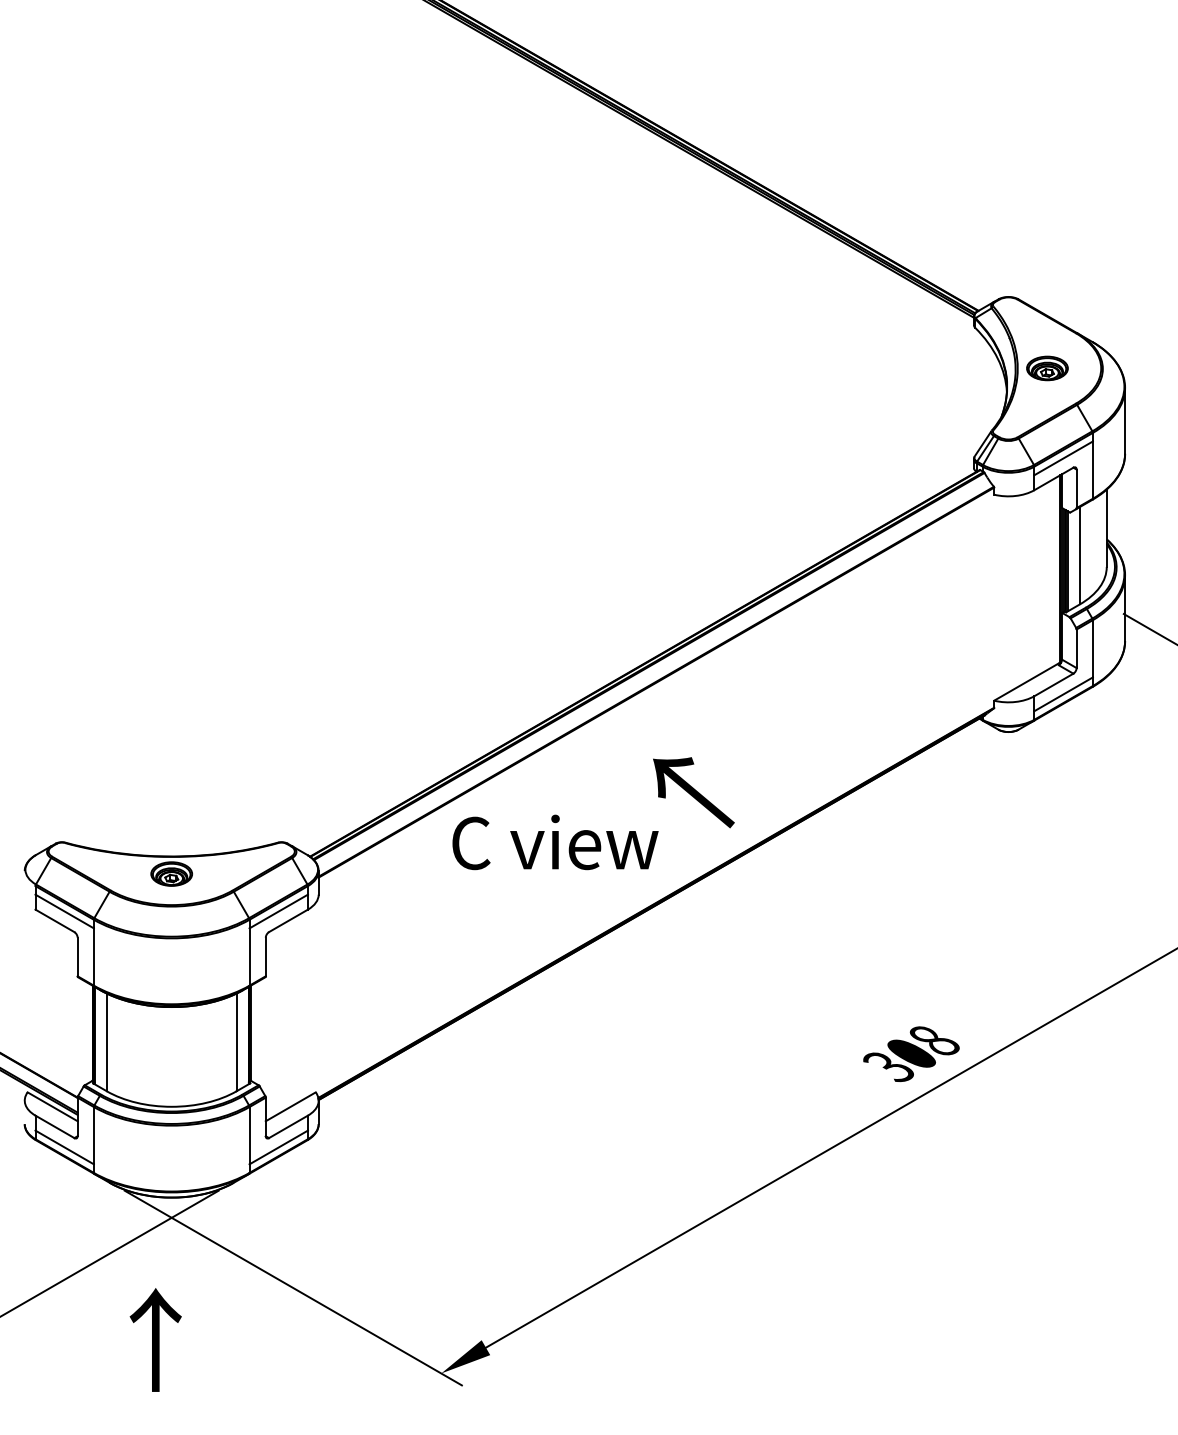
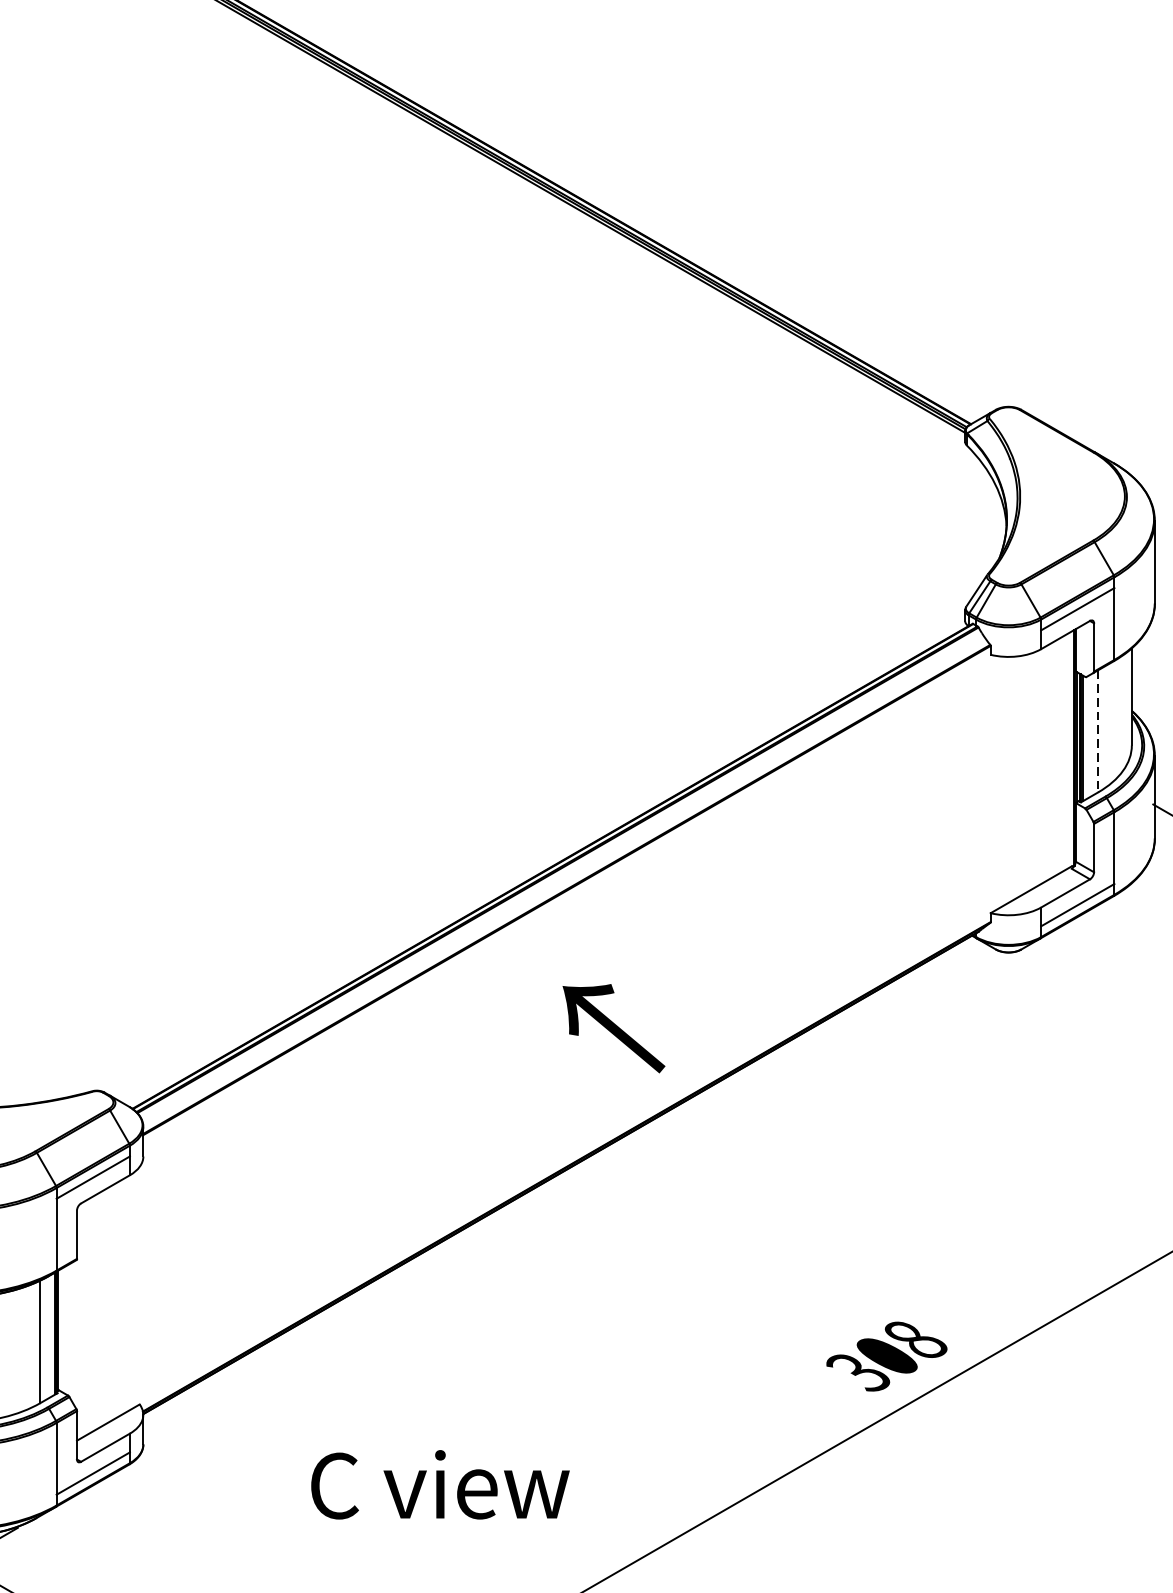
part: (1047, 368) -> (1057, 496), removed
line: (1079, 555) -> (1097, 731), solid -> dashed
text: (555, 842) -> (440, 1484), moved

